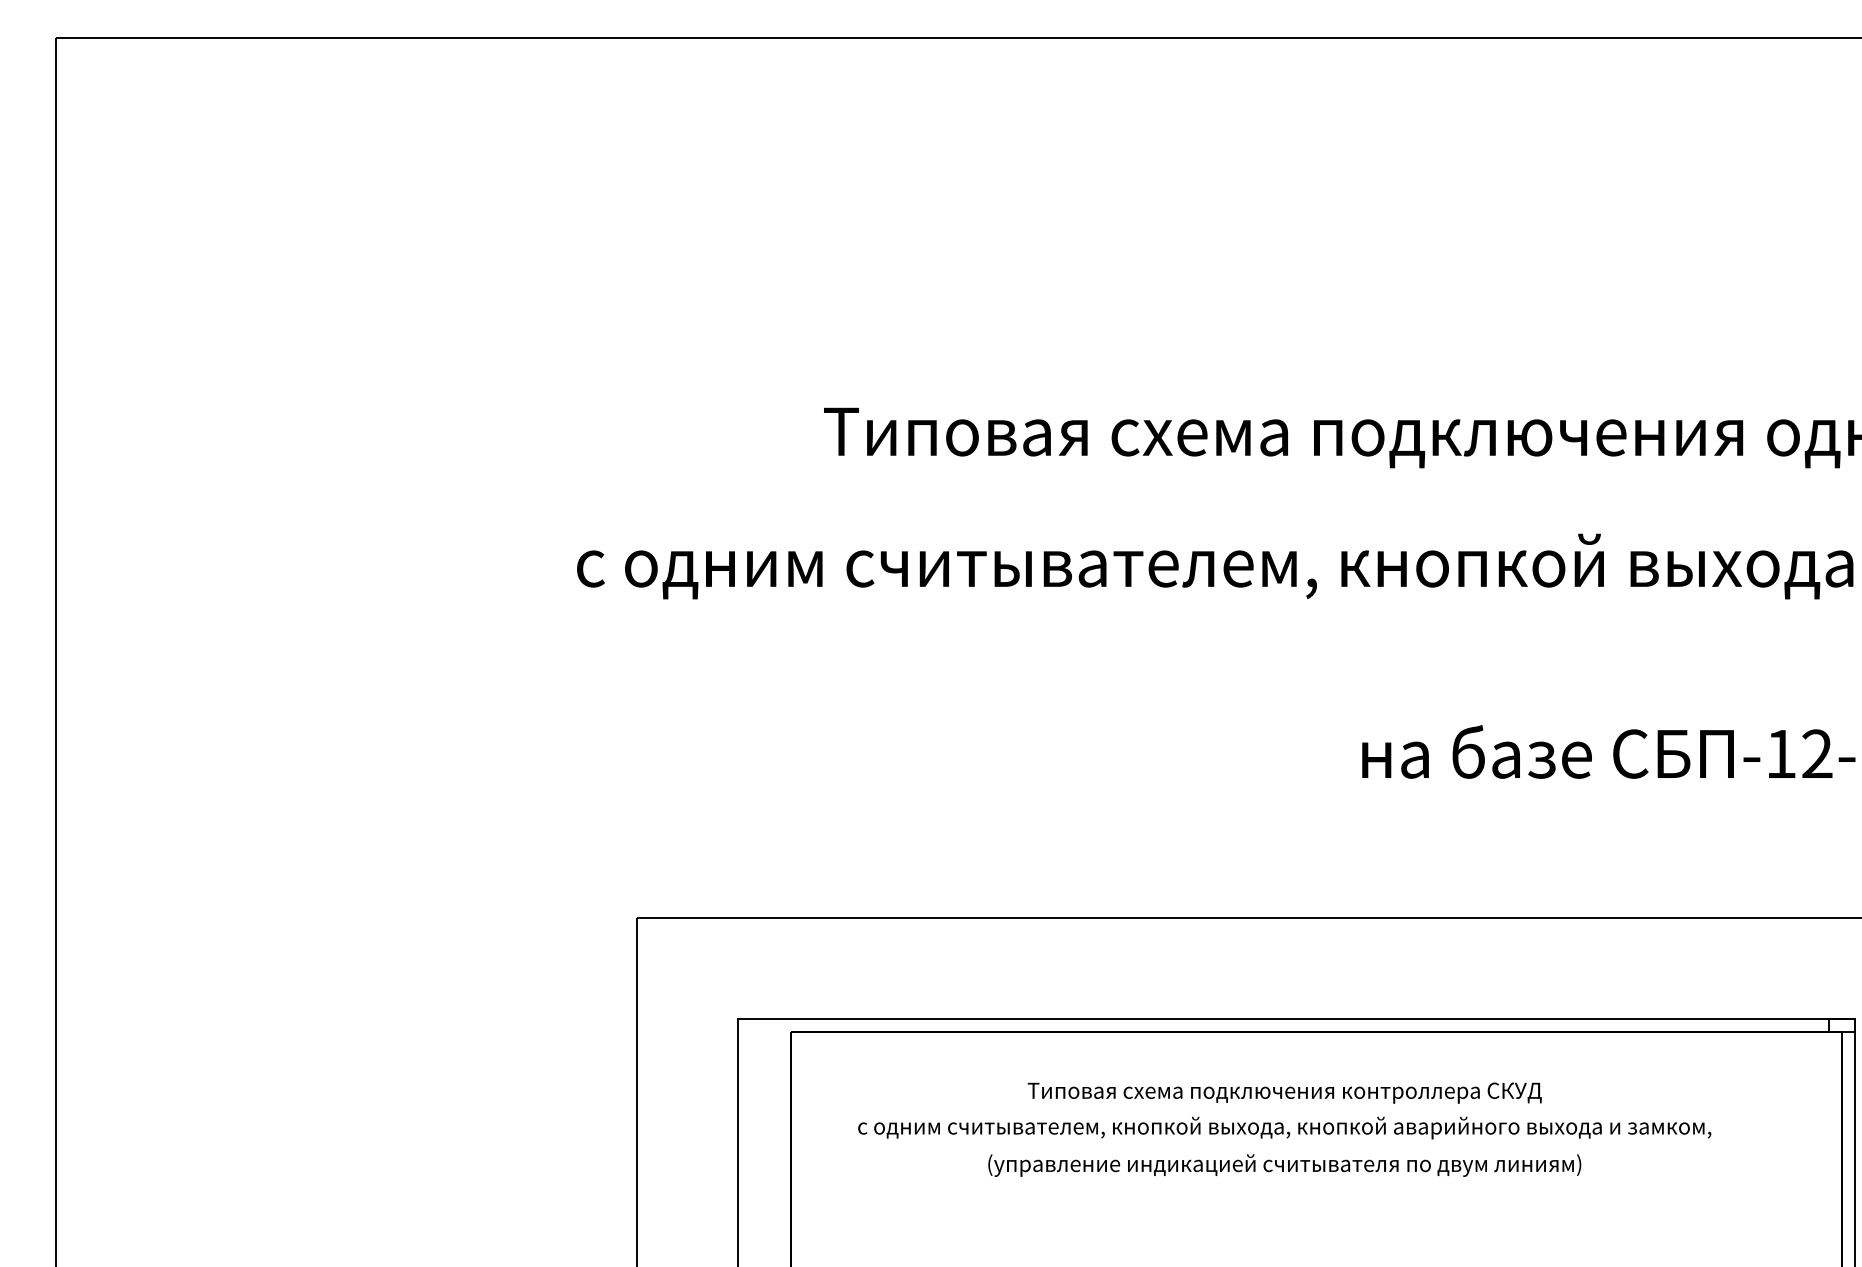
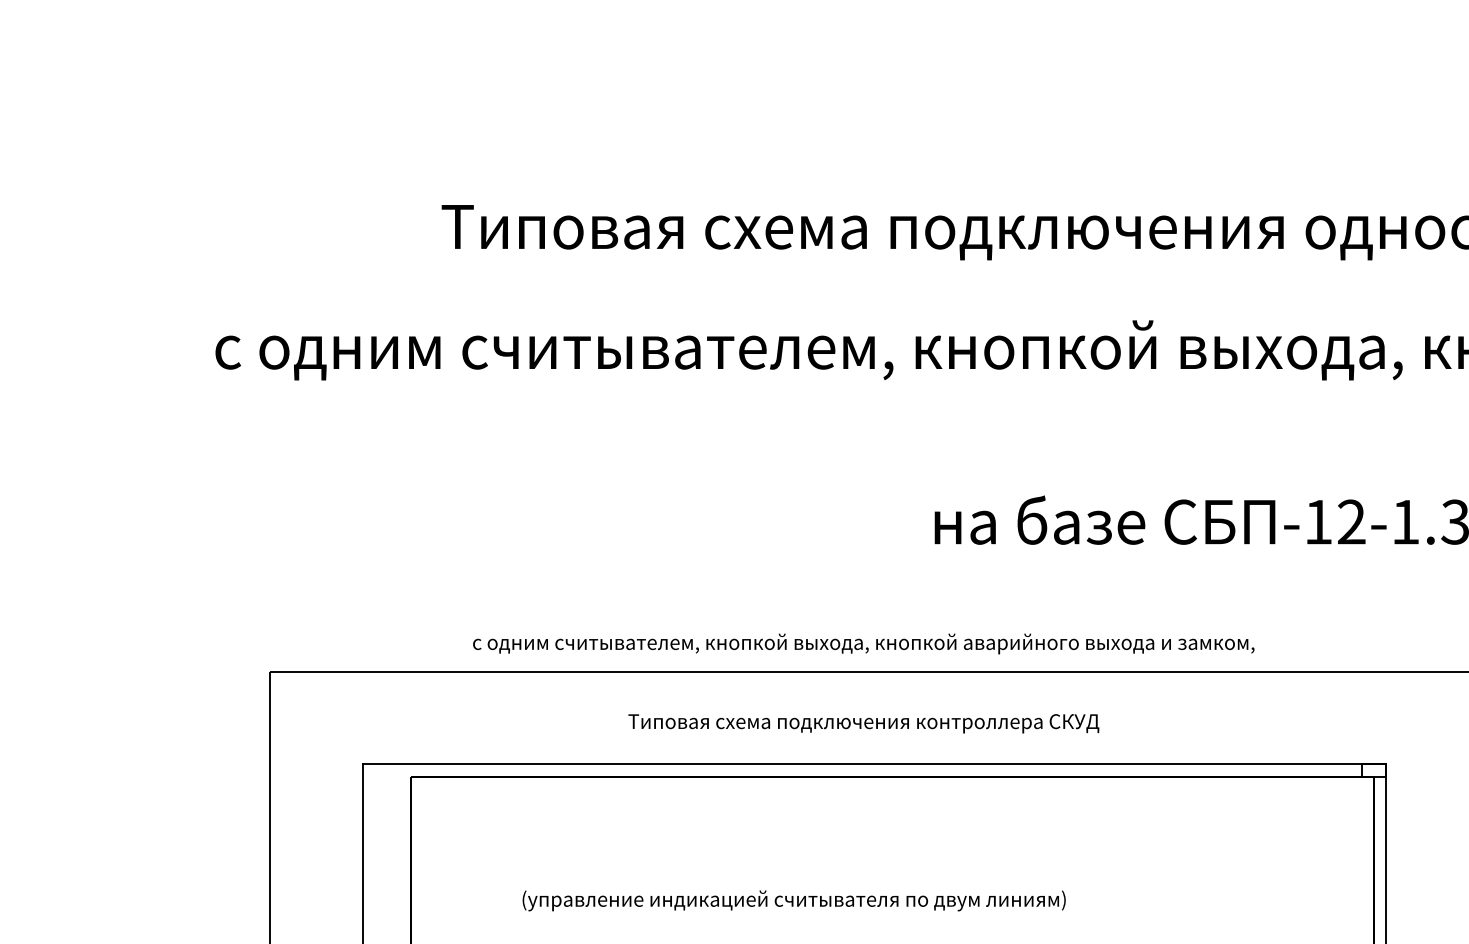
text: (1284, 1092) -> (863, 723), moved
text: (1284, 1127) -> (863, 643), moved
text: (1284, 1165) -> (793, 900), moved

